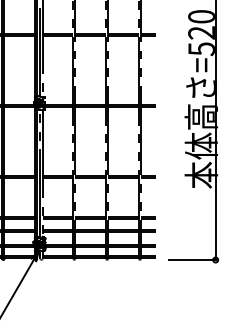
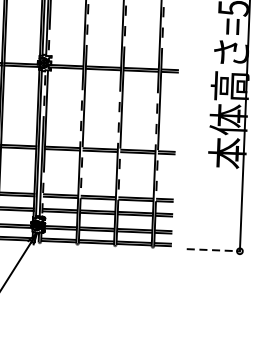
line: (193, 260) -> (214, 250), solid -> dashed

